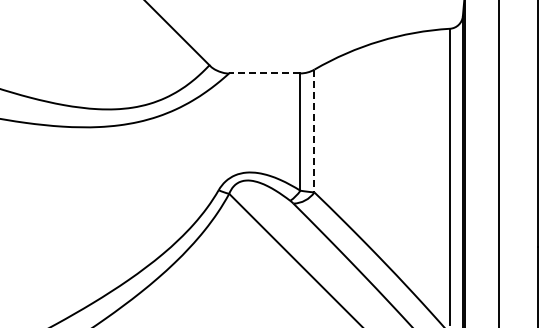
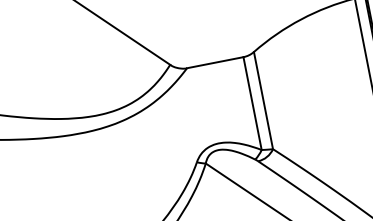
line: (264, 73) -> (215, 62), dashed -> solid
line: (314, 131) -> (263, 100), dashed -> solid

